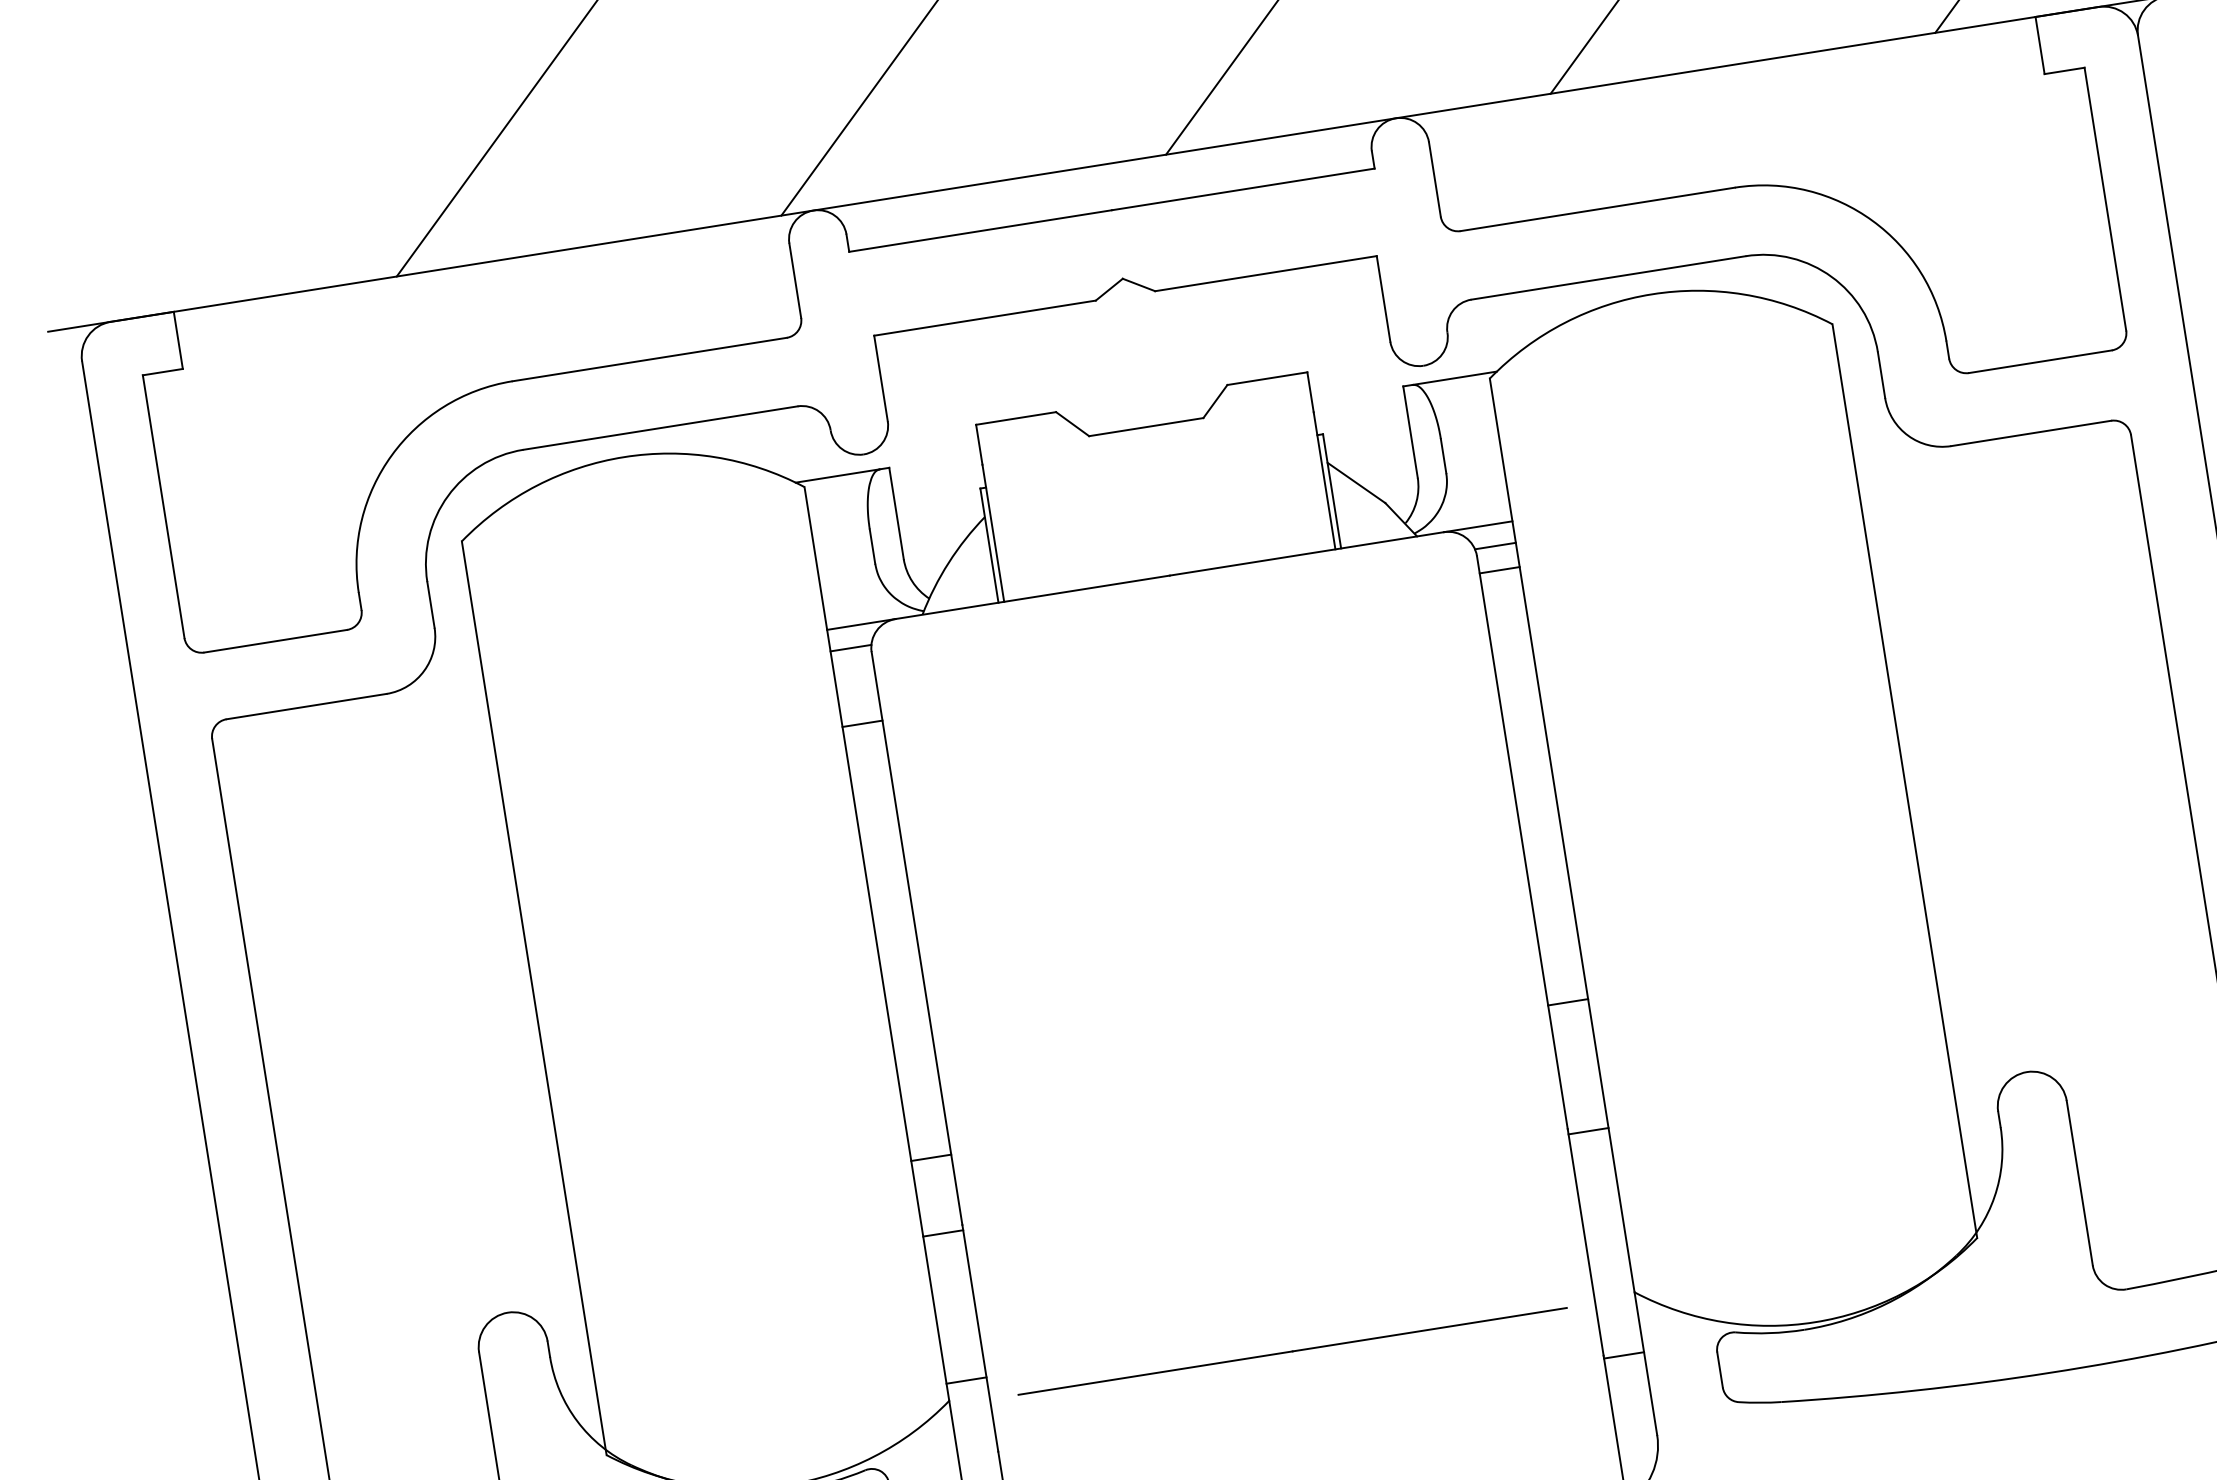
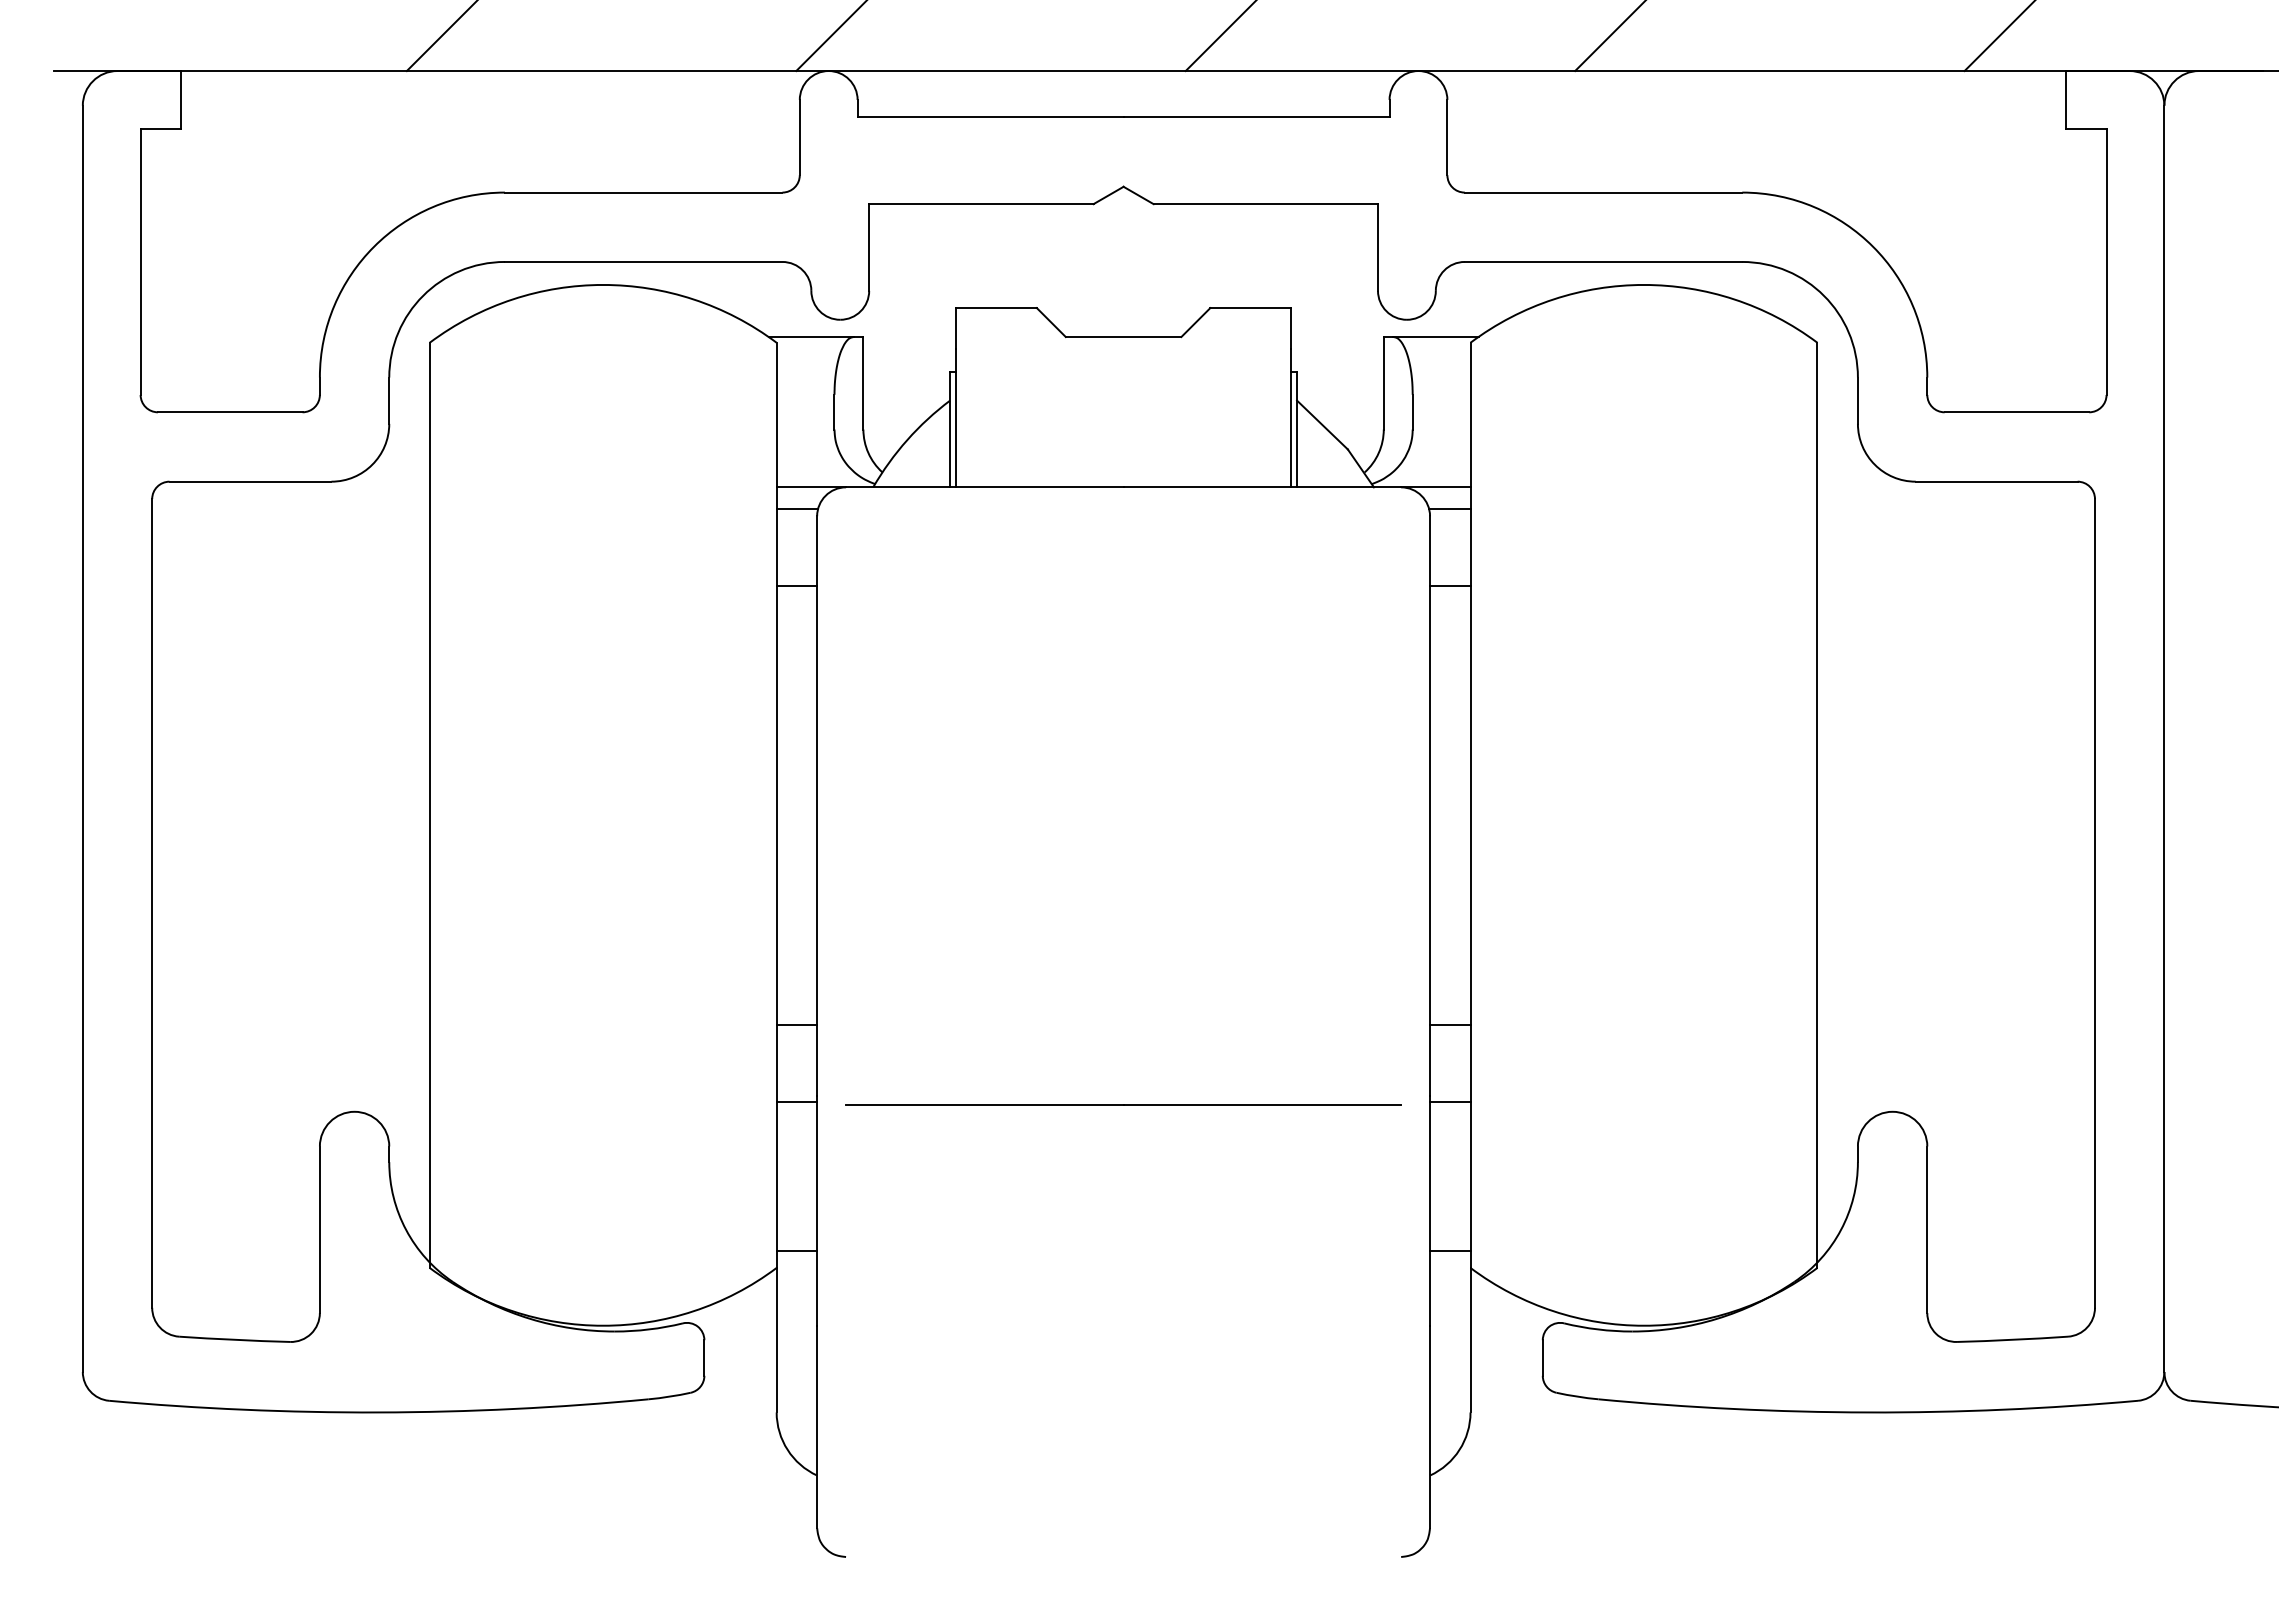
line: (1499, 570) -> (1450, 585), moved
line: (1568, 1002) -> (1450, 1025), moved
line: (1292, 1351) -> (1123, 1104), moved
line: (1624, 1355) -> (1450, 1250), moved

